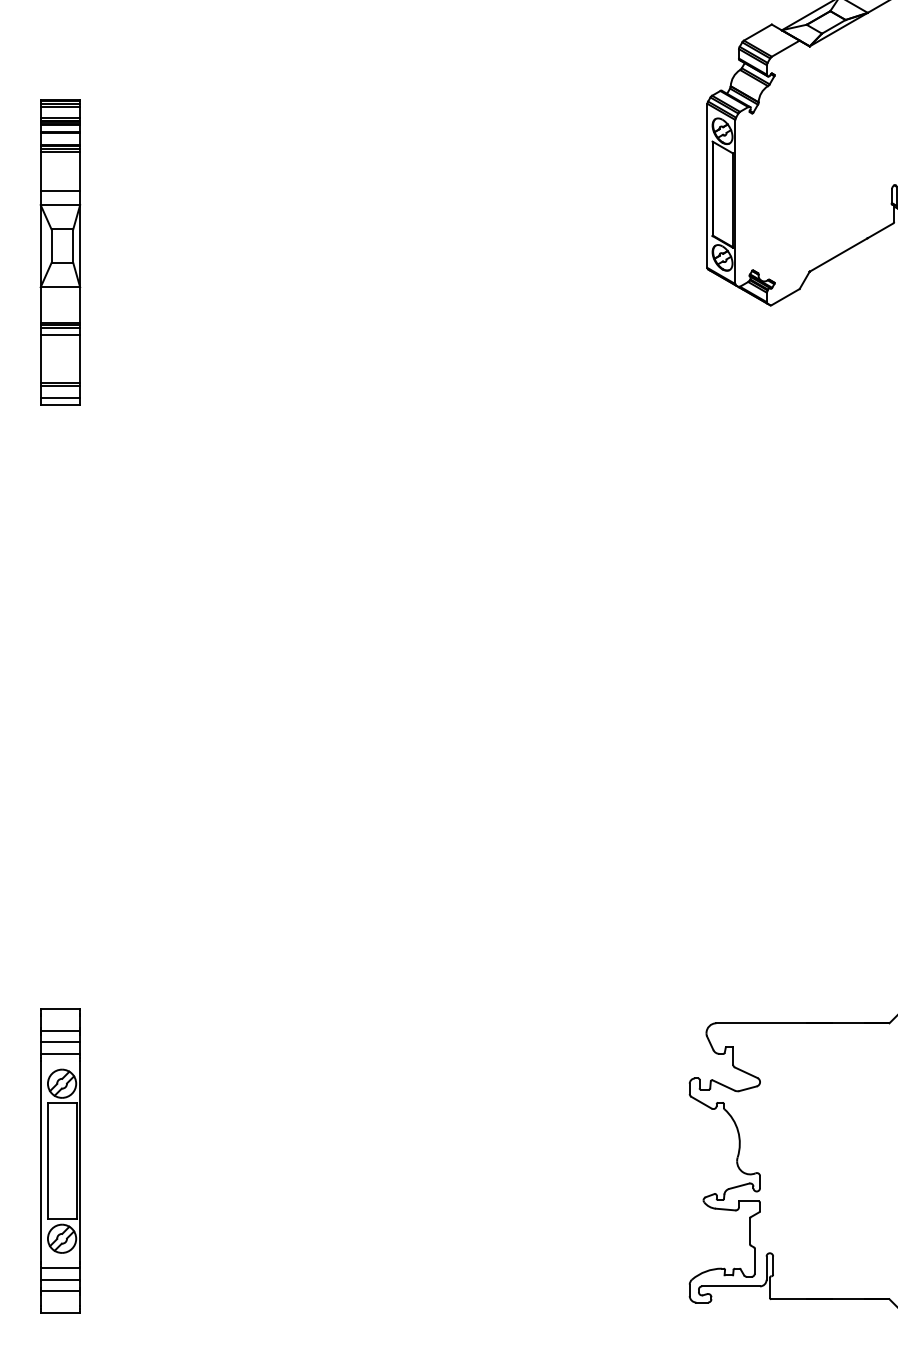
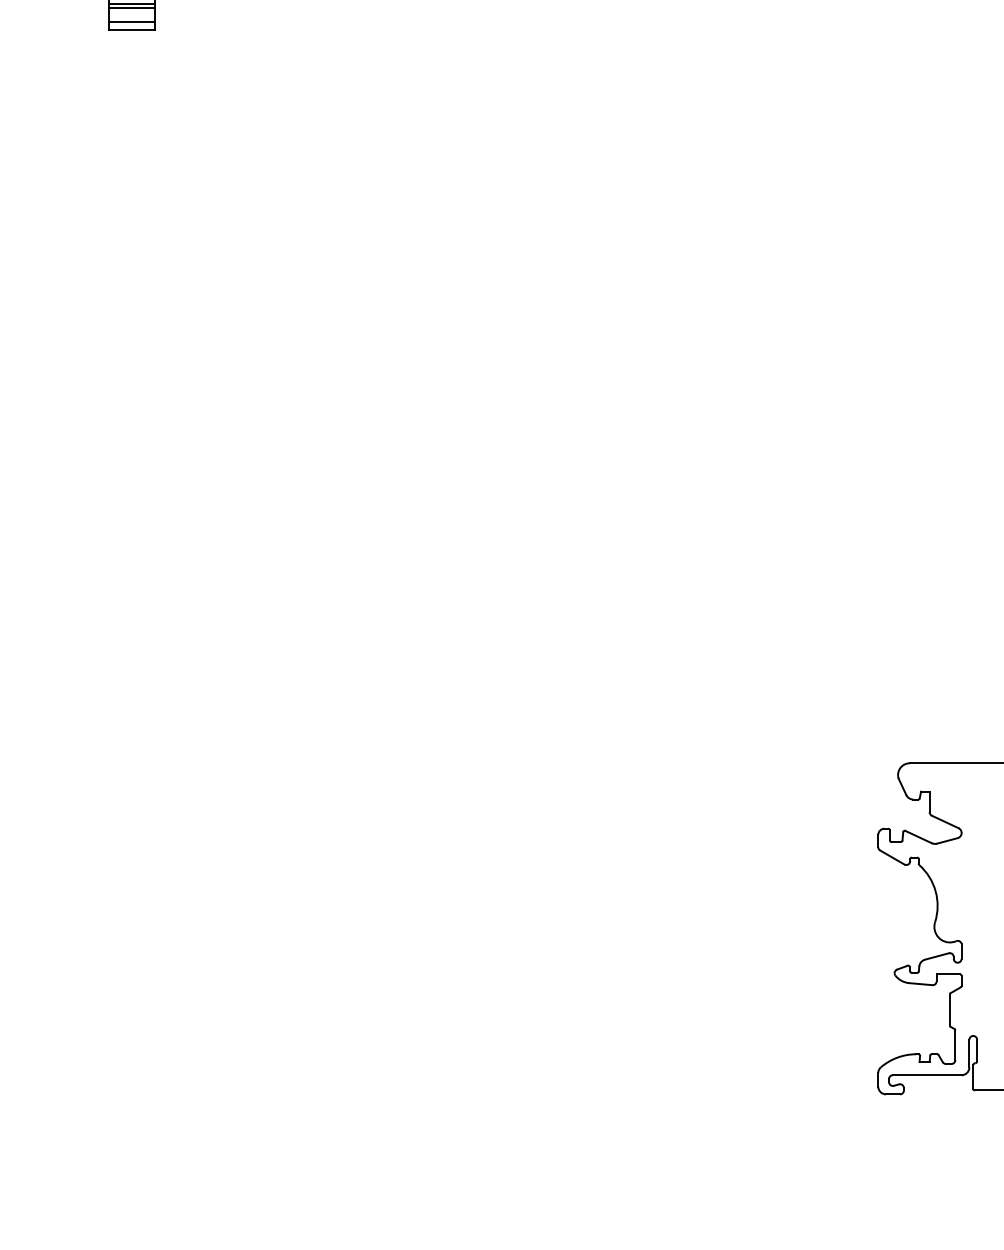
part: (60, 1160) -> (132, 925), removed

